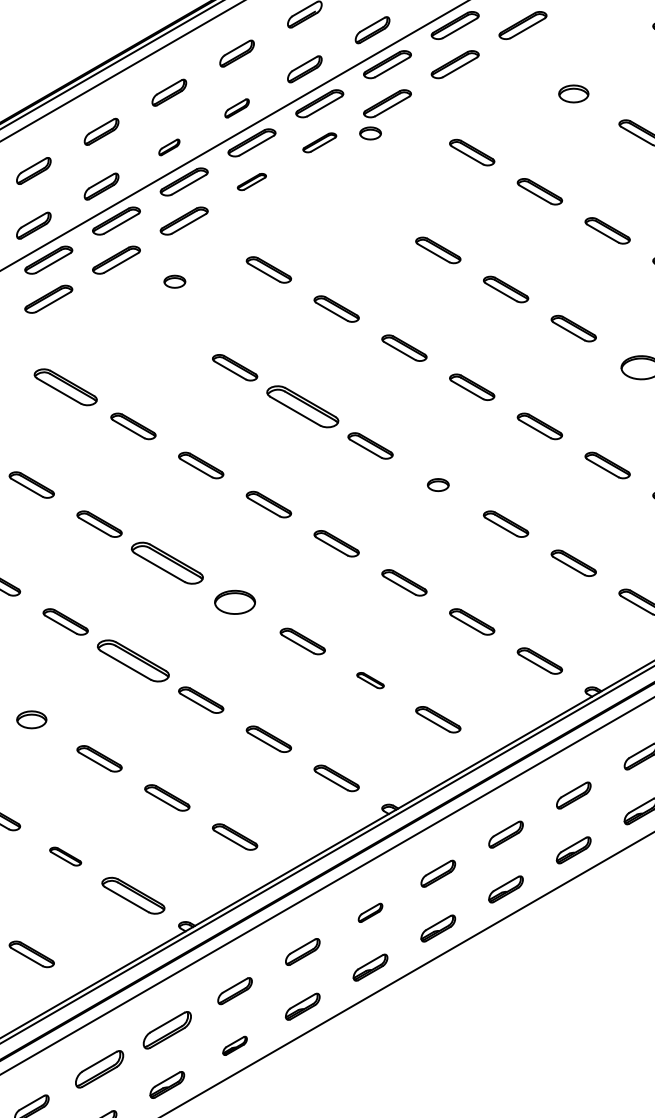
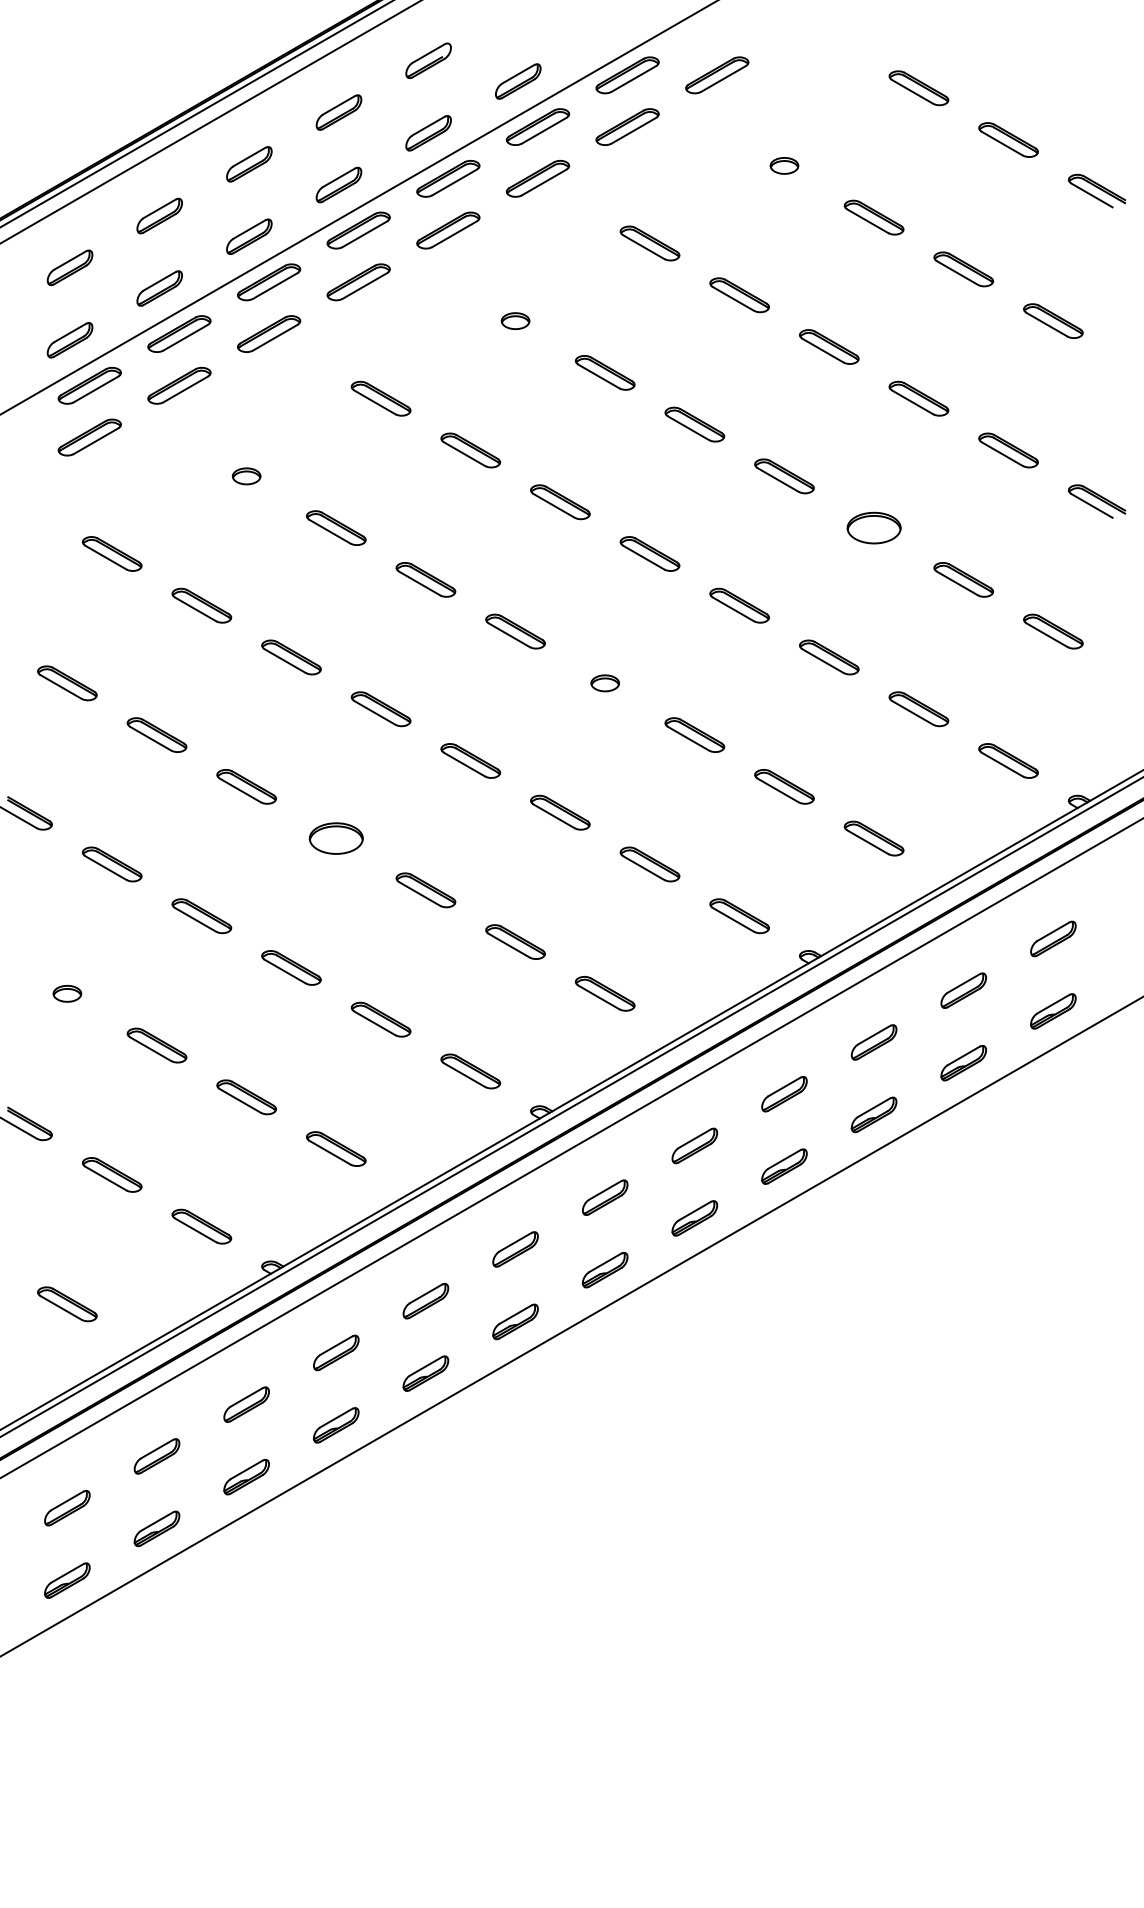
part: (573, 93) -> (784, 165), size x0.71
part: (236, 108) -> (338, 184), size x1.43
part: (370, 133) -> (515, 321), moved
part: (319, 142) -> (448, 230), size x1.43
part: (169, 147) -> (249, 236), size x1.67
part: (251, 182) -> (358, 282), size x1.67
part: (174, 281) -> (246, 476), moved
part: (65, 386) -> (111, 553), size x0.71
part: (302, 406) -> (425, 579), size x0.62
part: (167, 563) -> (246, 786), size x0.62
part: (133, 661) -> (201, 916), size x0.62
part: (370, 680) -> (515, 941), size x1.67
part: (31, 719) -> (67, 993), size x0.71
part: (65, 856) -> (111, 1174), size x1.43
part: (133, 895) -> (201, 1226), size x0.71
part: (370, 912) -> (515, 1249), size x1.43
part: (167, 1030) -> (246, 1404), size x0.71
part: (235, 1045) -> (336, 1425), size x1.43
part: (99, 1069) -> (156, 1456), size x0.71

